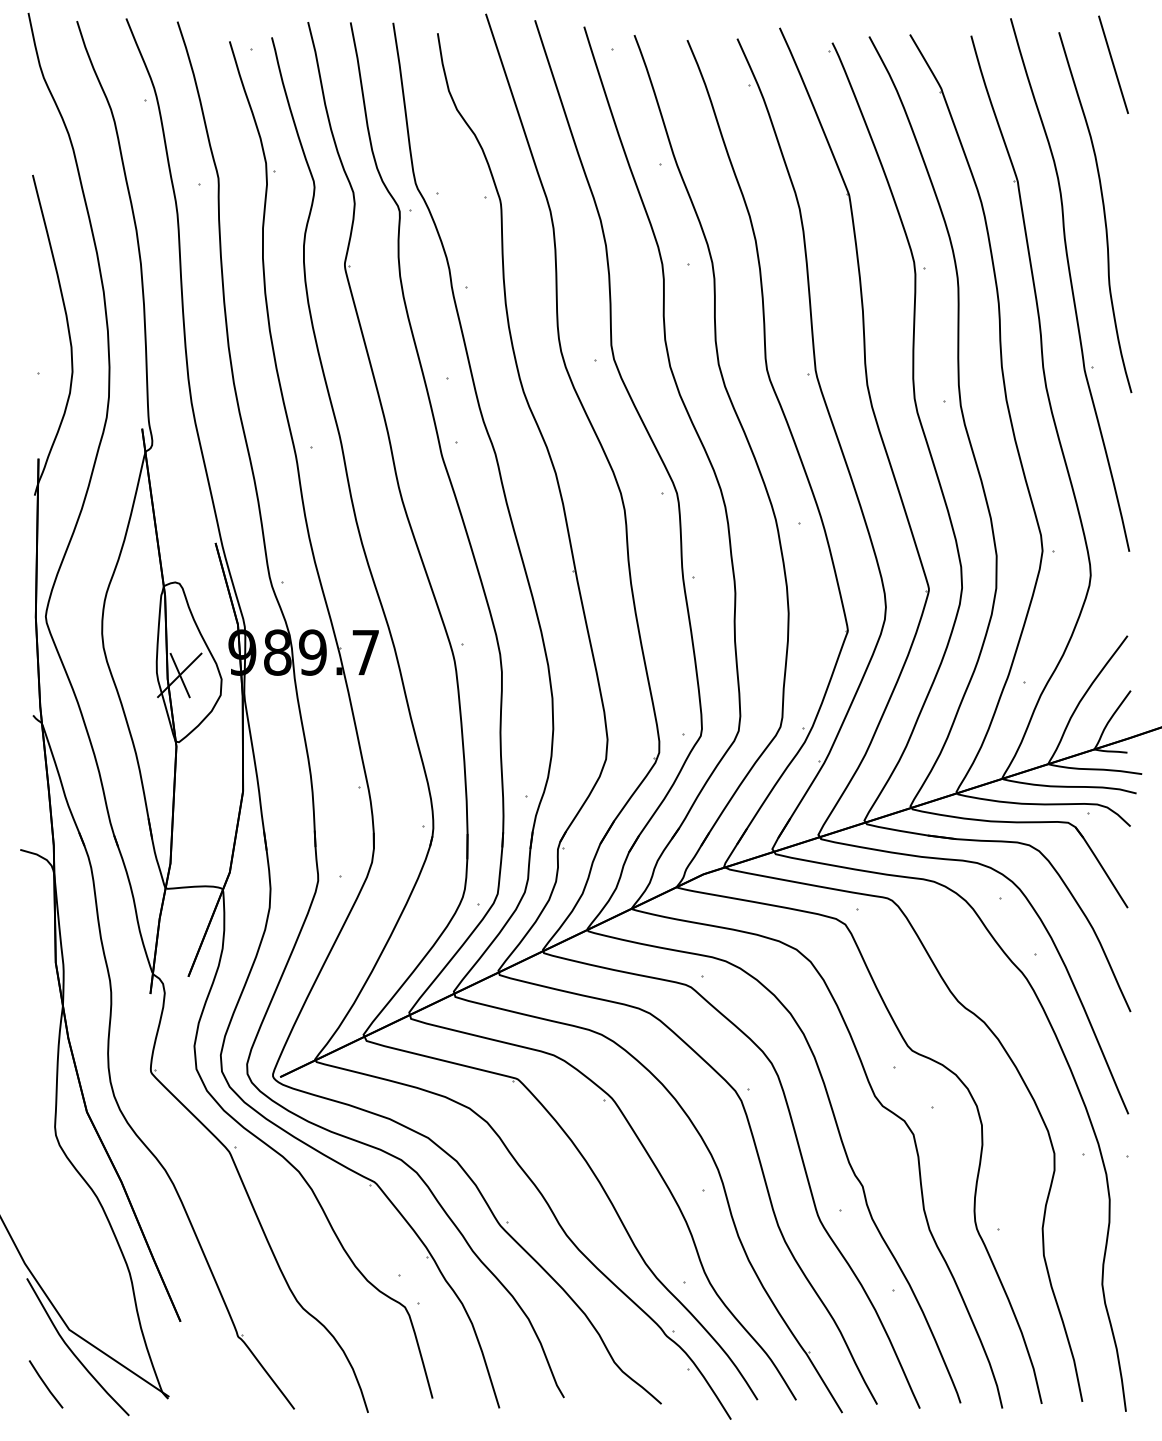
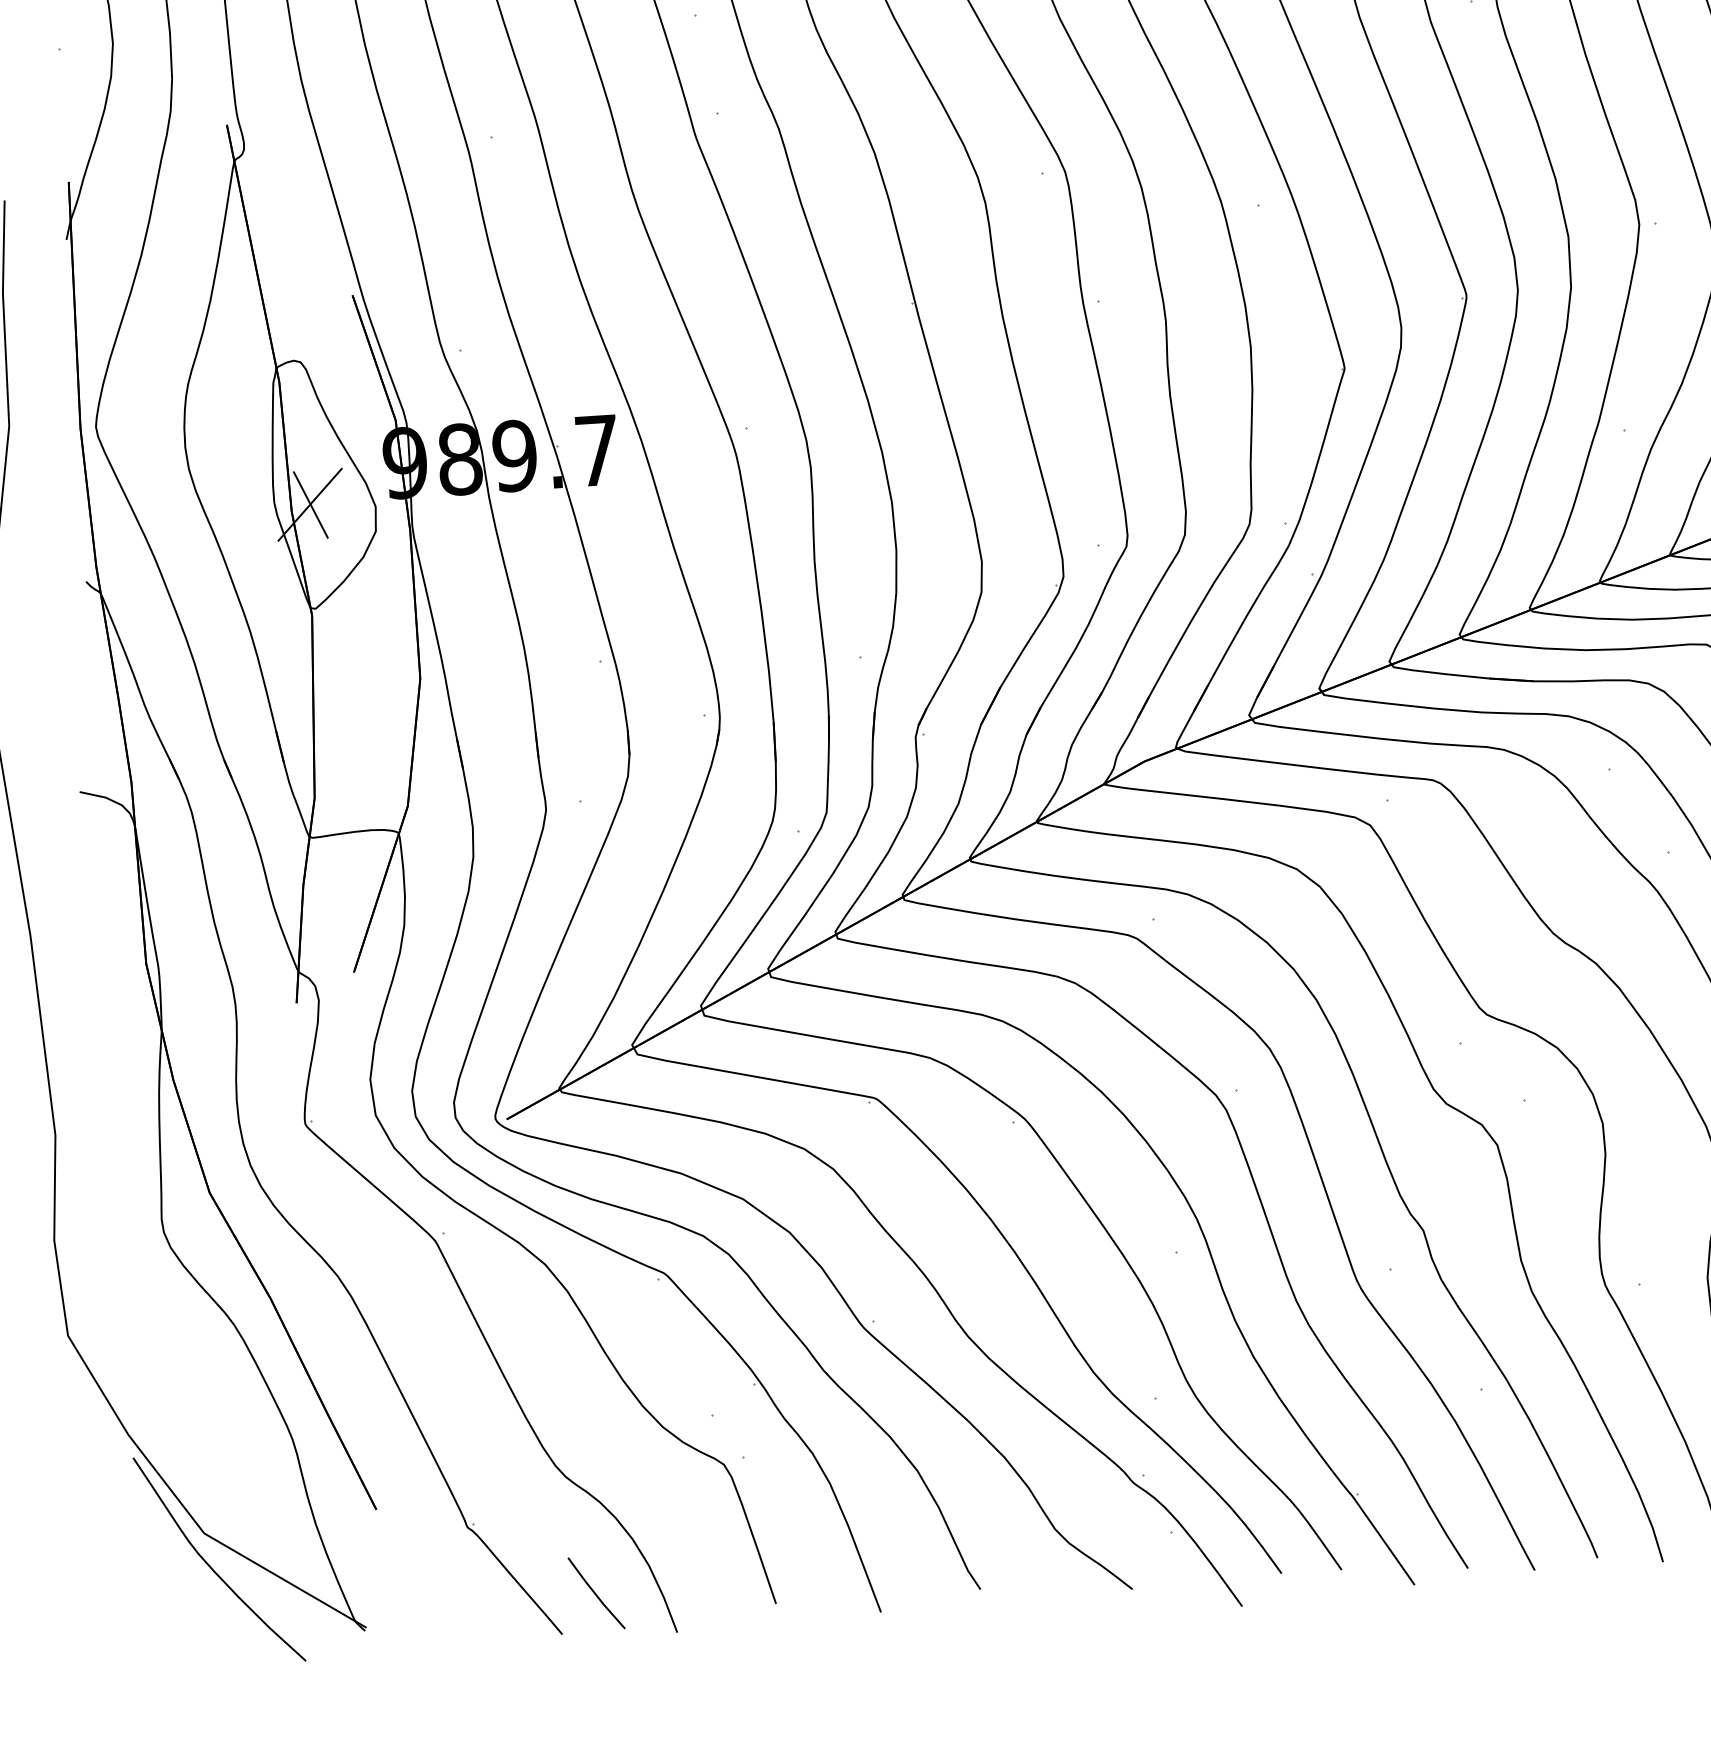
line: (45, 1384) -> (595, 1593), moved

